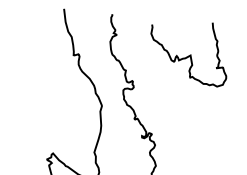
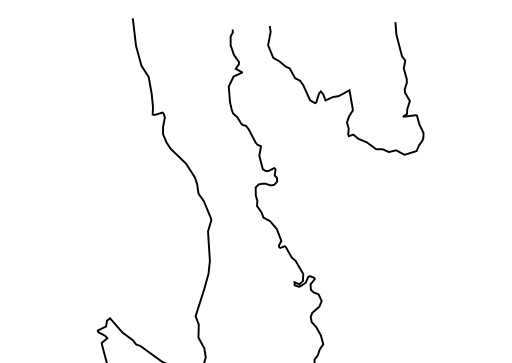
curve: (188, 55) -> (345, 90), moved

